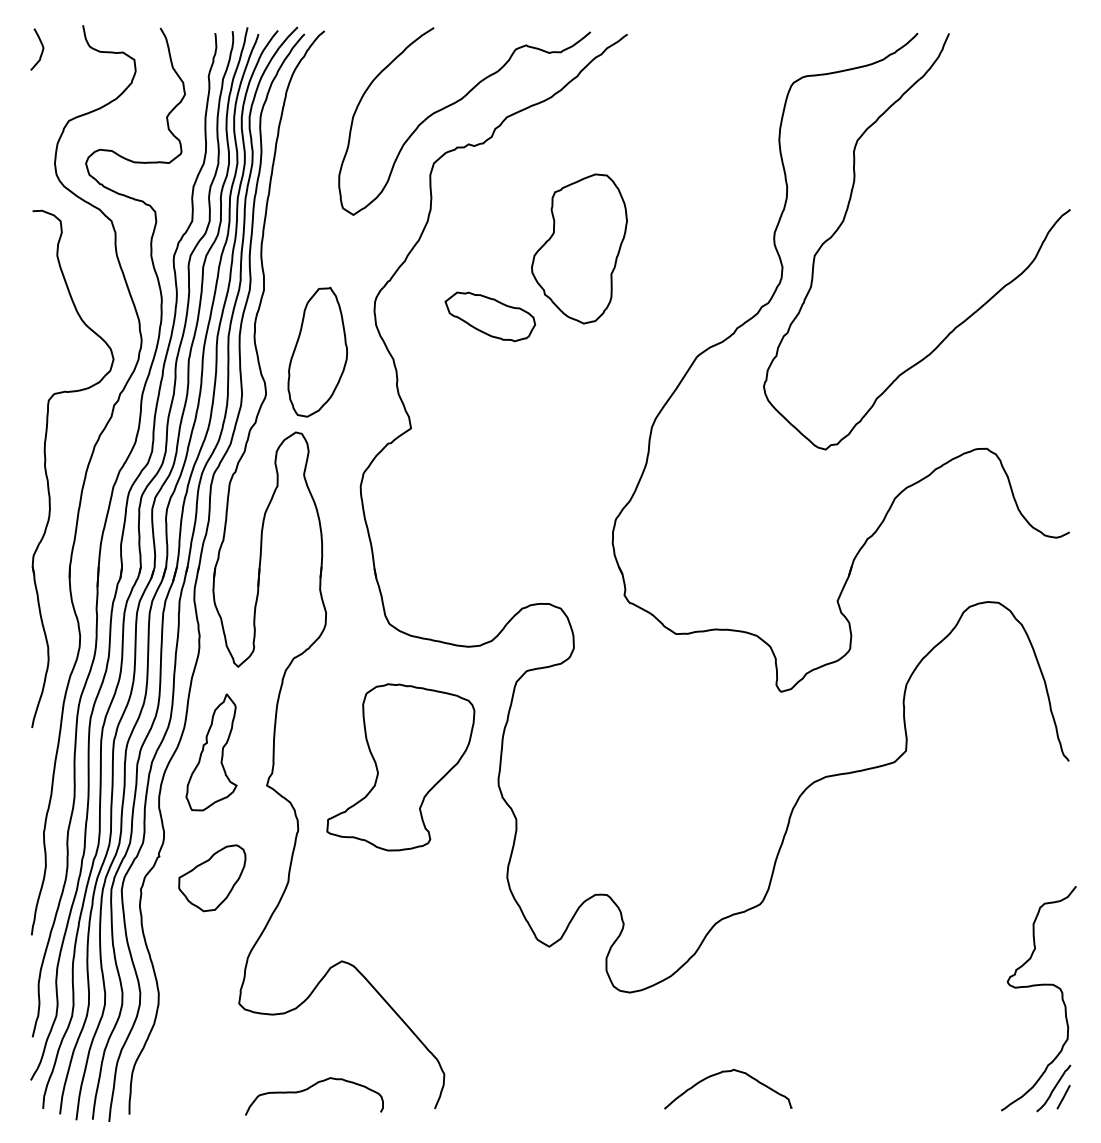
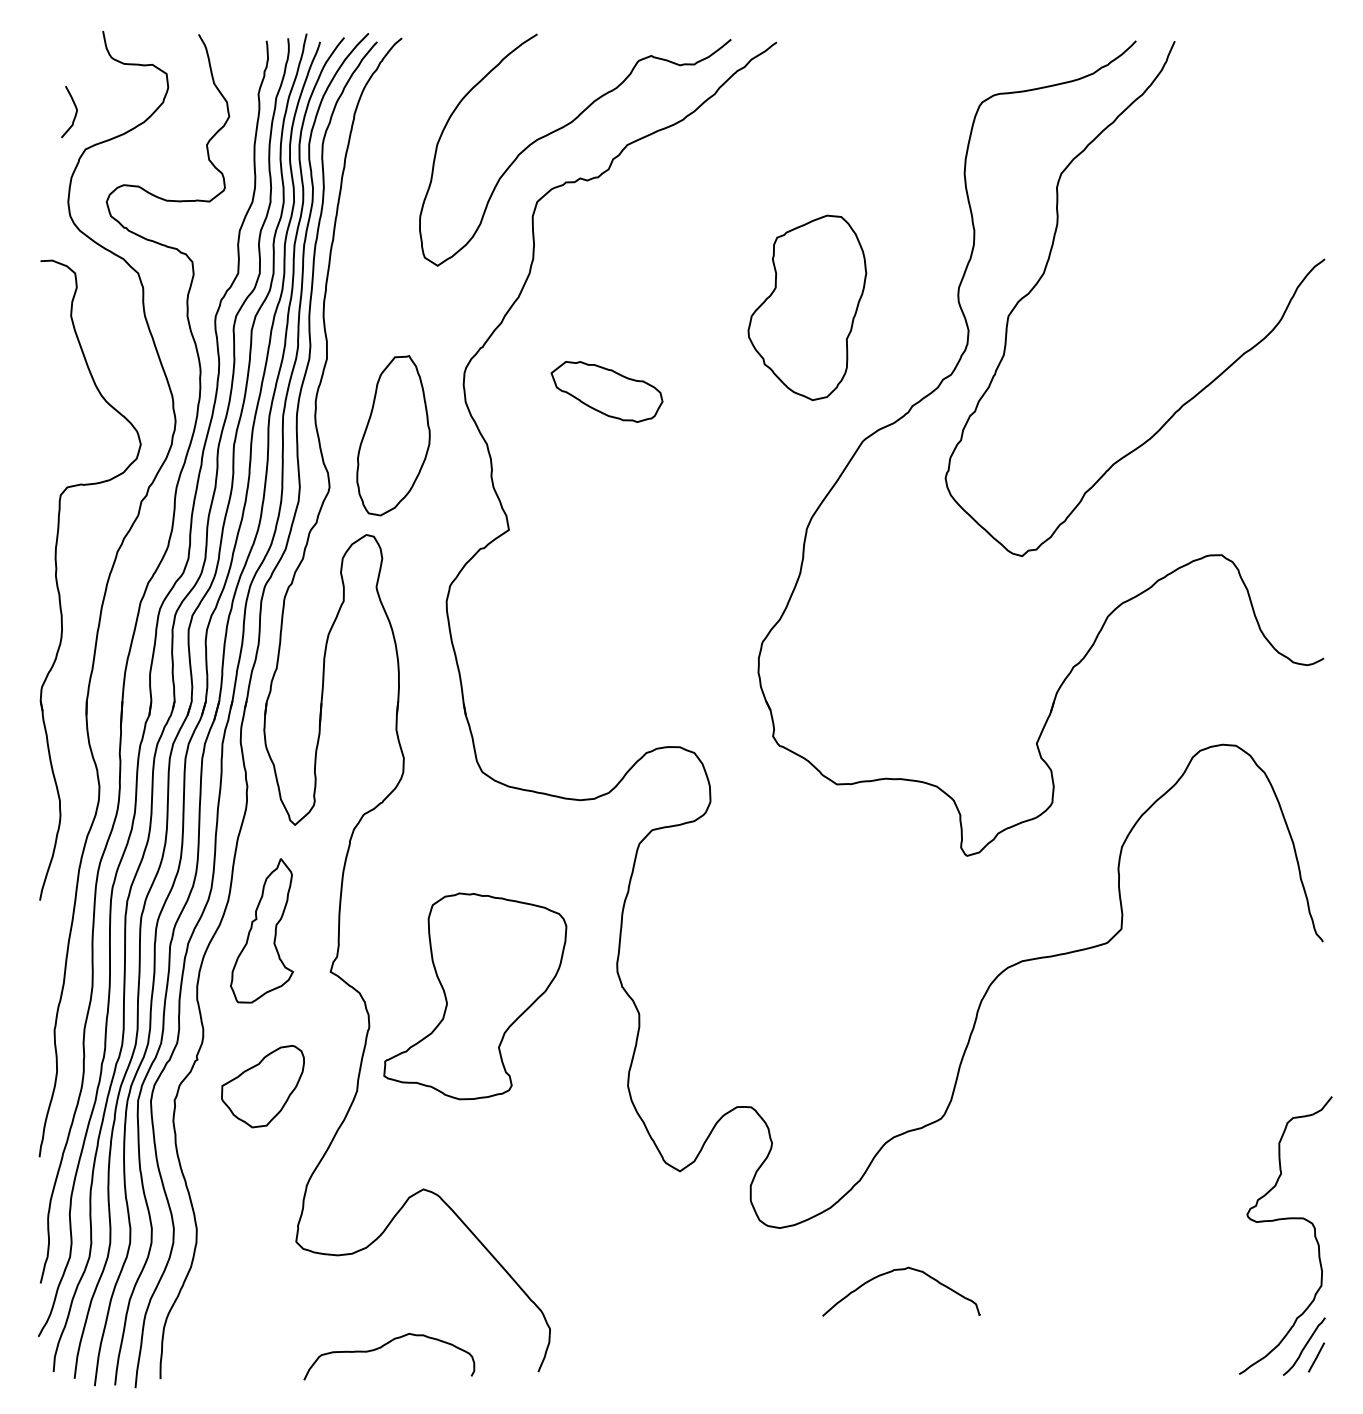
curve: (41, 52) -> (74, 115), moved
part: (579, 248) -> (807, 307), moved
part: (401, 767) -> (475, 996), moved
curve: (728, 1072) -> (901, 1270), moved

